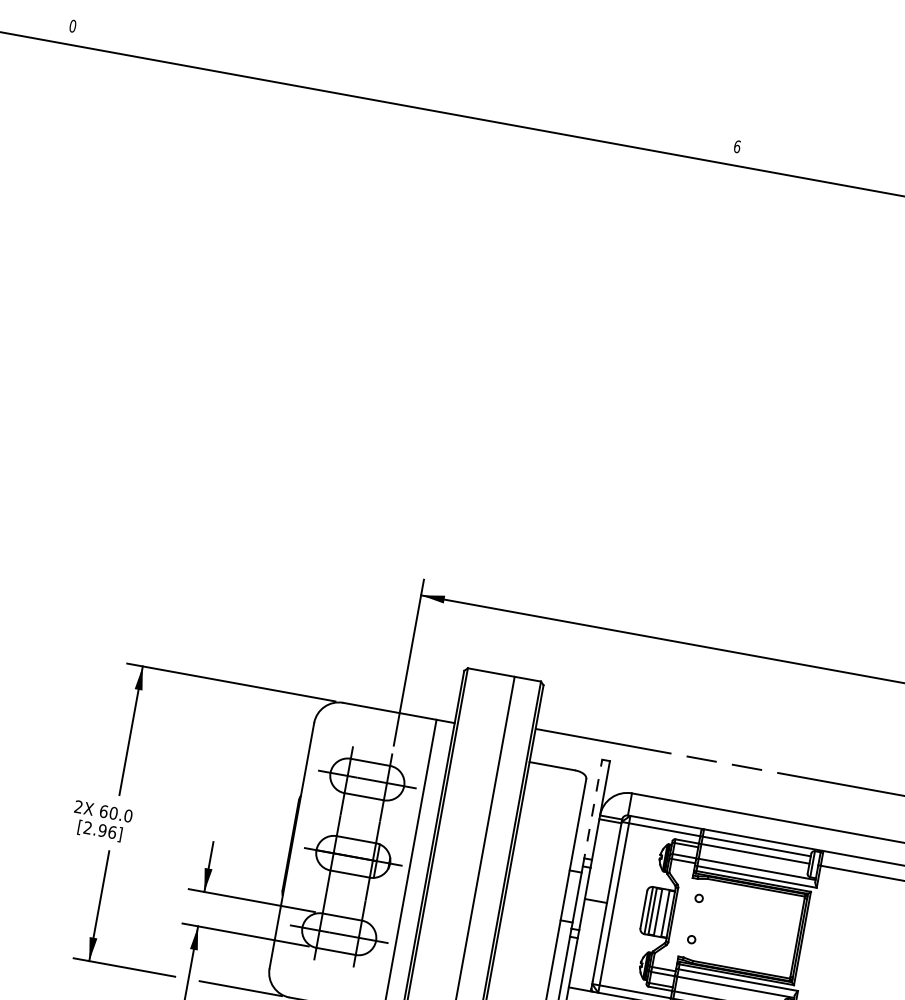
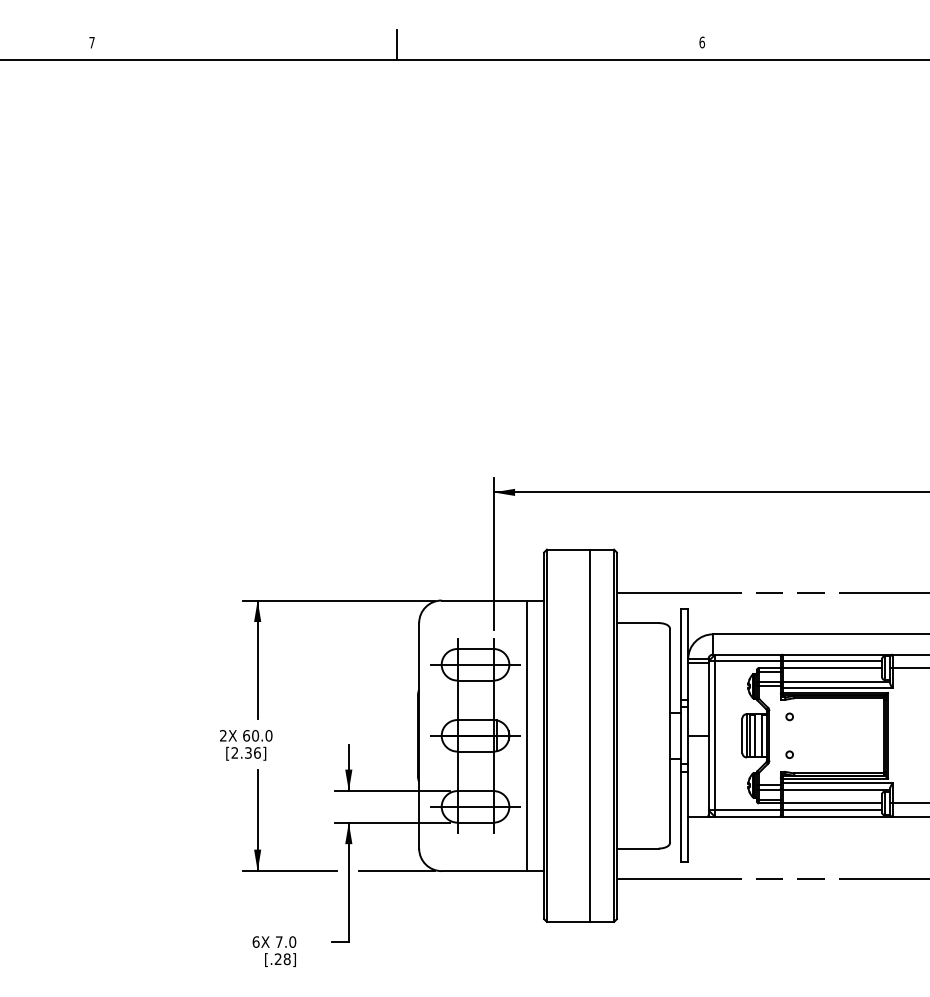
text: (72, 25) -> (91, 42), 0 -> 7
line: (405, 87) -> (397, 43), added
line: (592, 813) -> (681, 658), dashed -> solid
text: (102, 830) -> (248, 752), [2.96] -> [2.36]

